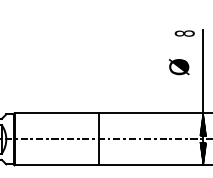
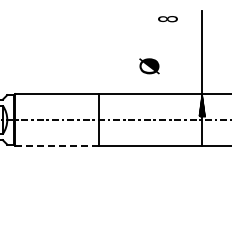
text: (184, 33) -> (167, 19), moved
text: (179, 67) -> (149, 66), moved
hatch: (203, 154) -> (202, 134), removed
line: (57, 165) -> (57, 145), solid -> dashed

